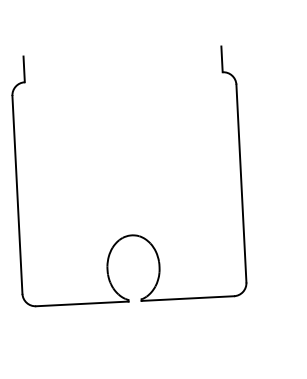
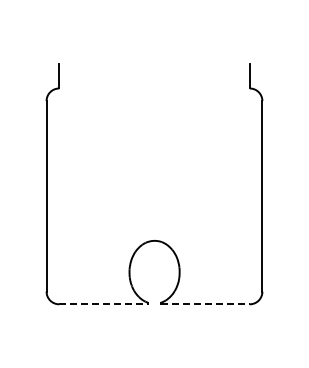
line: (188, 298) -> (205, 304), solid -> dashed
line: (82, 304) -> (103, 304), solid -> dashed

